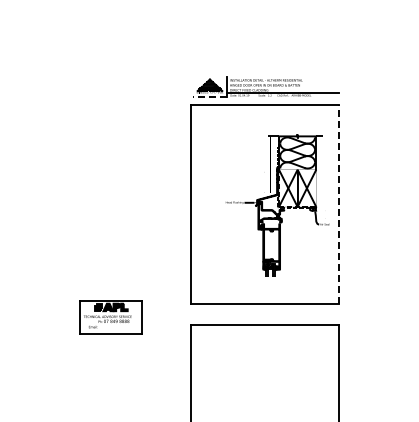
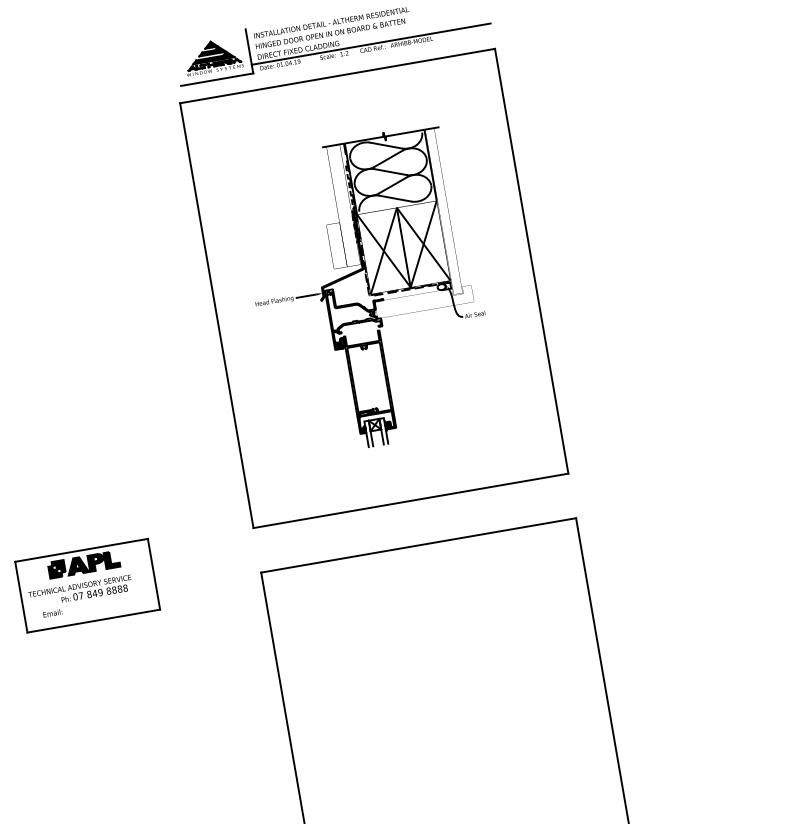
line: (209, 97) -> (216, 80), dashed -> solid
line: (338, 204) -> (531, 261), dashed -> solid
part: (277, 205) -> (367, 291), moved

